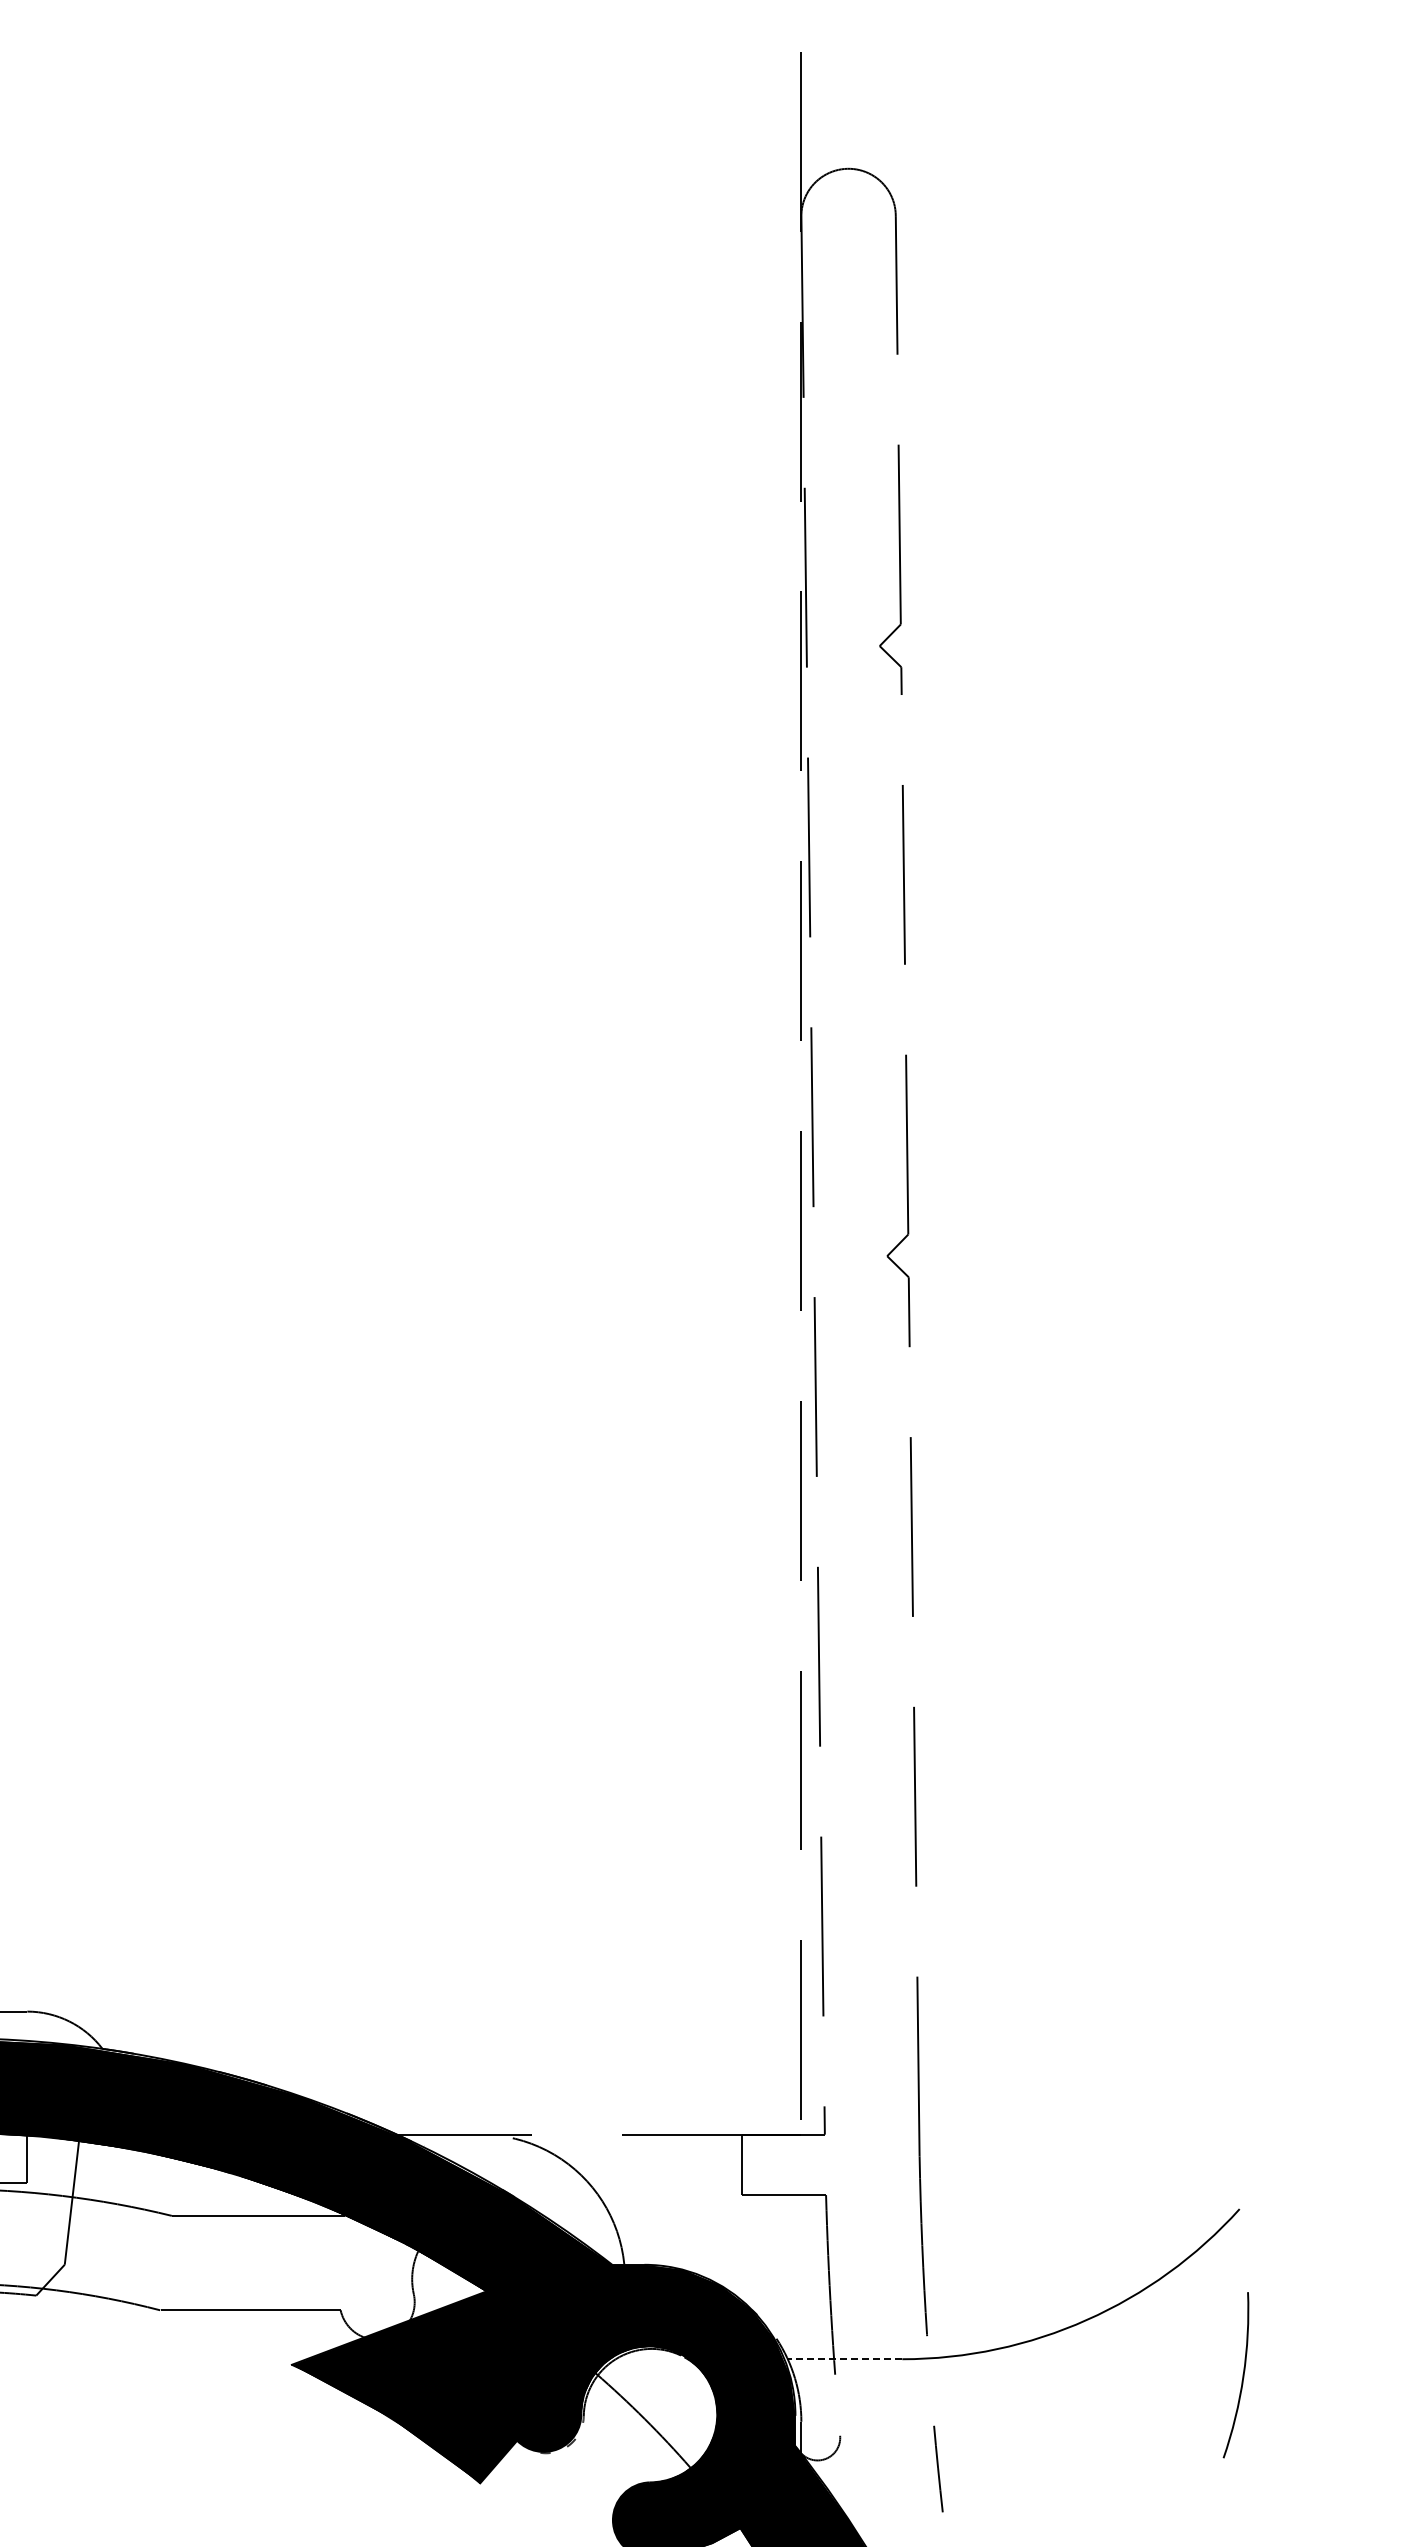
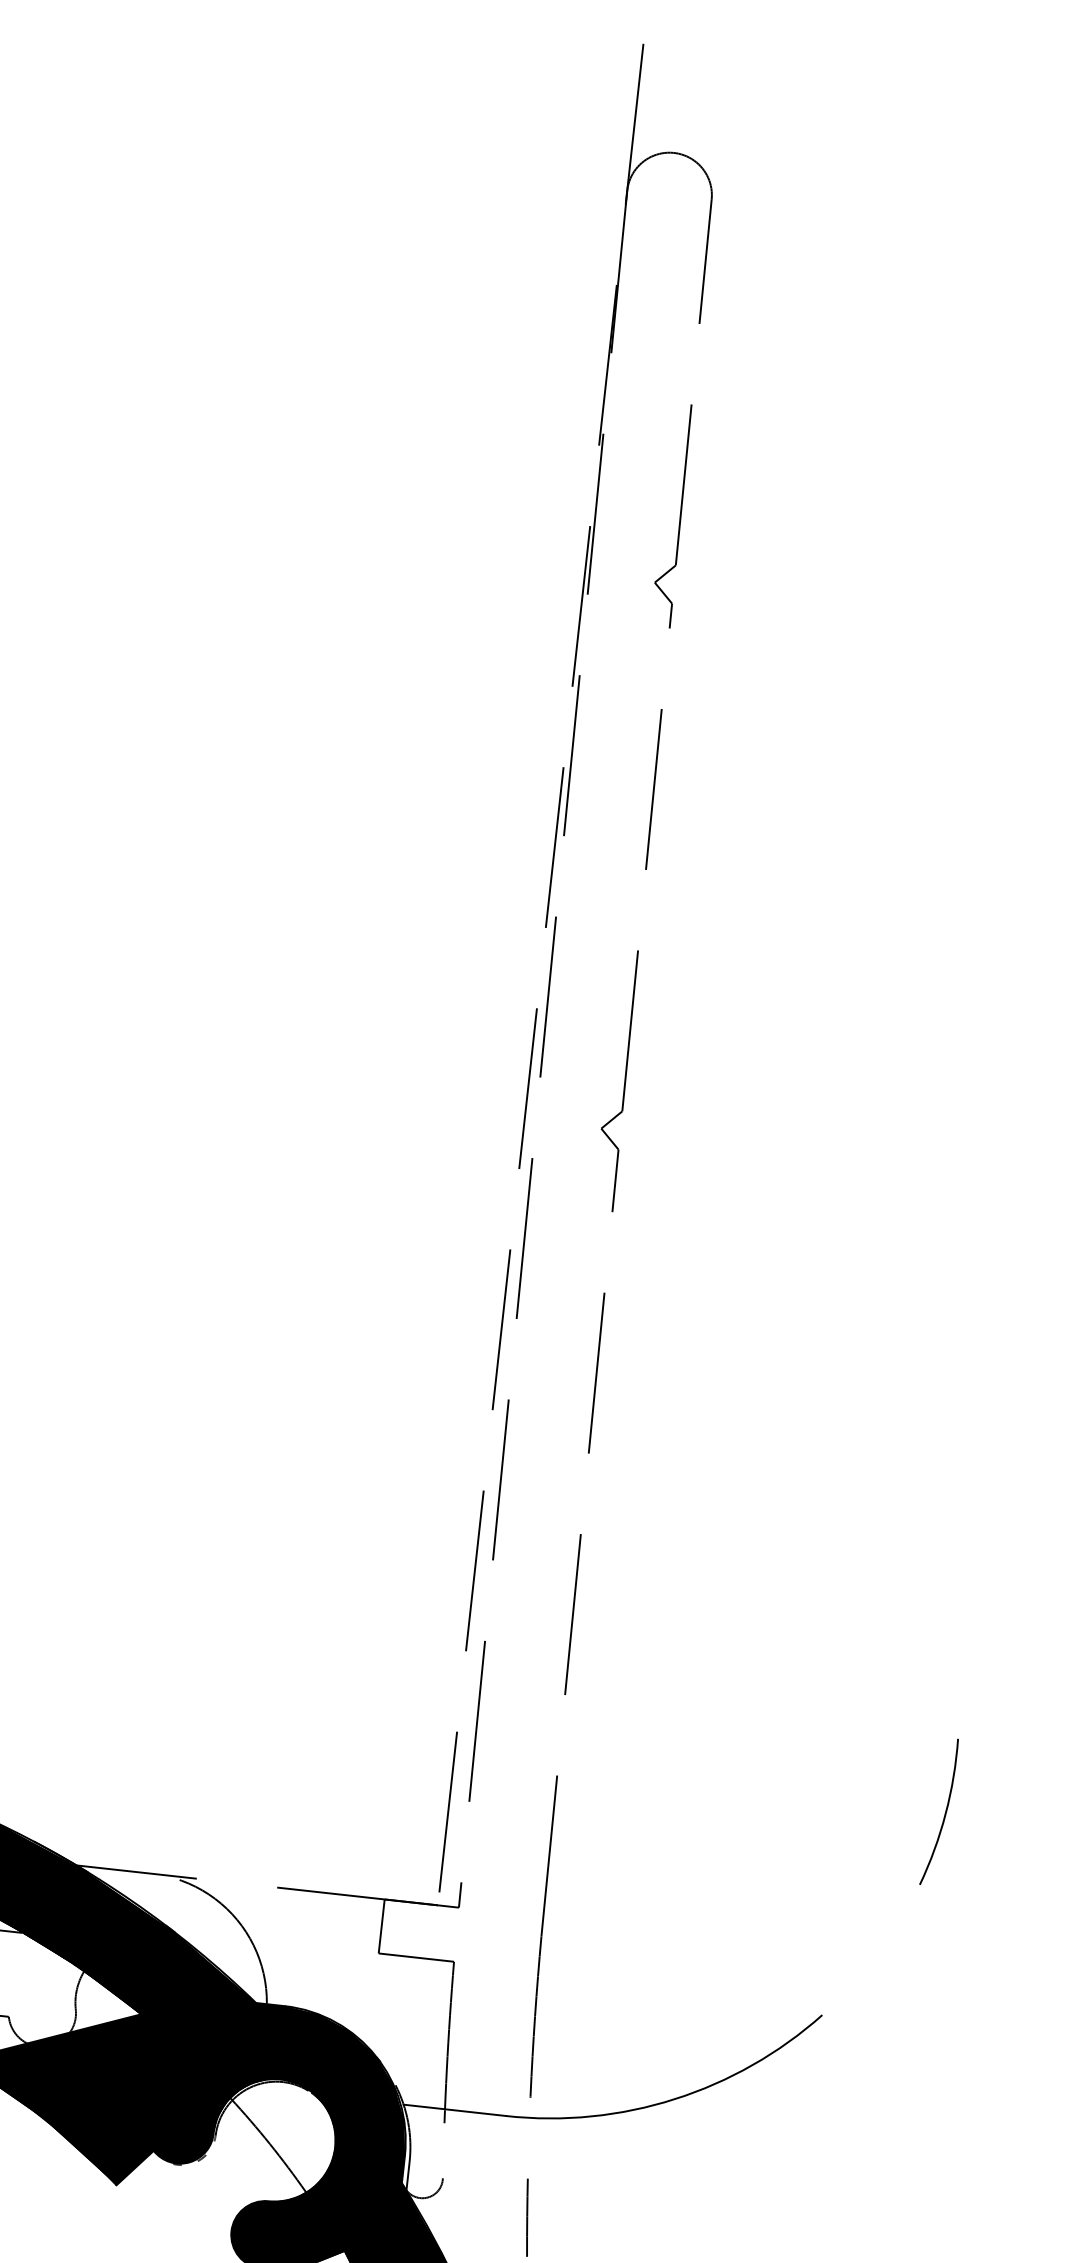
line: (844, 2359) -> (454, 2110), dashed -> solid
arc: (1242, 2375) -> (944, 1812), moved

